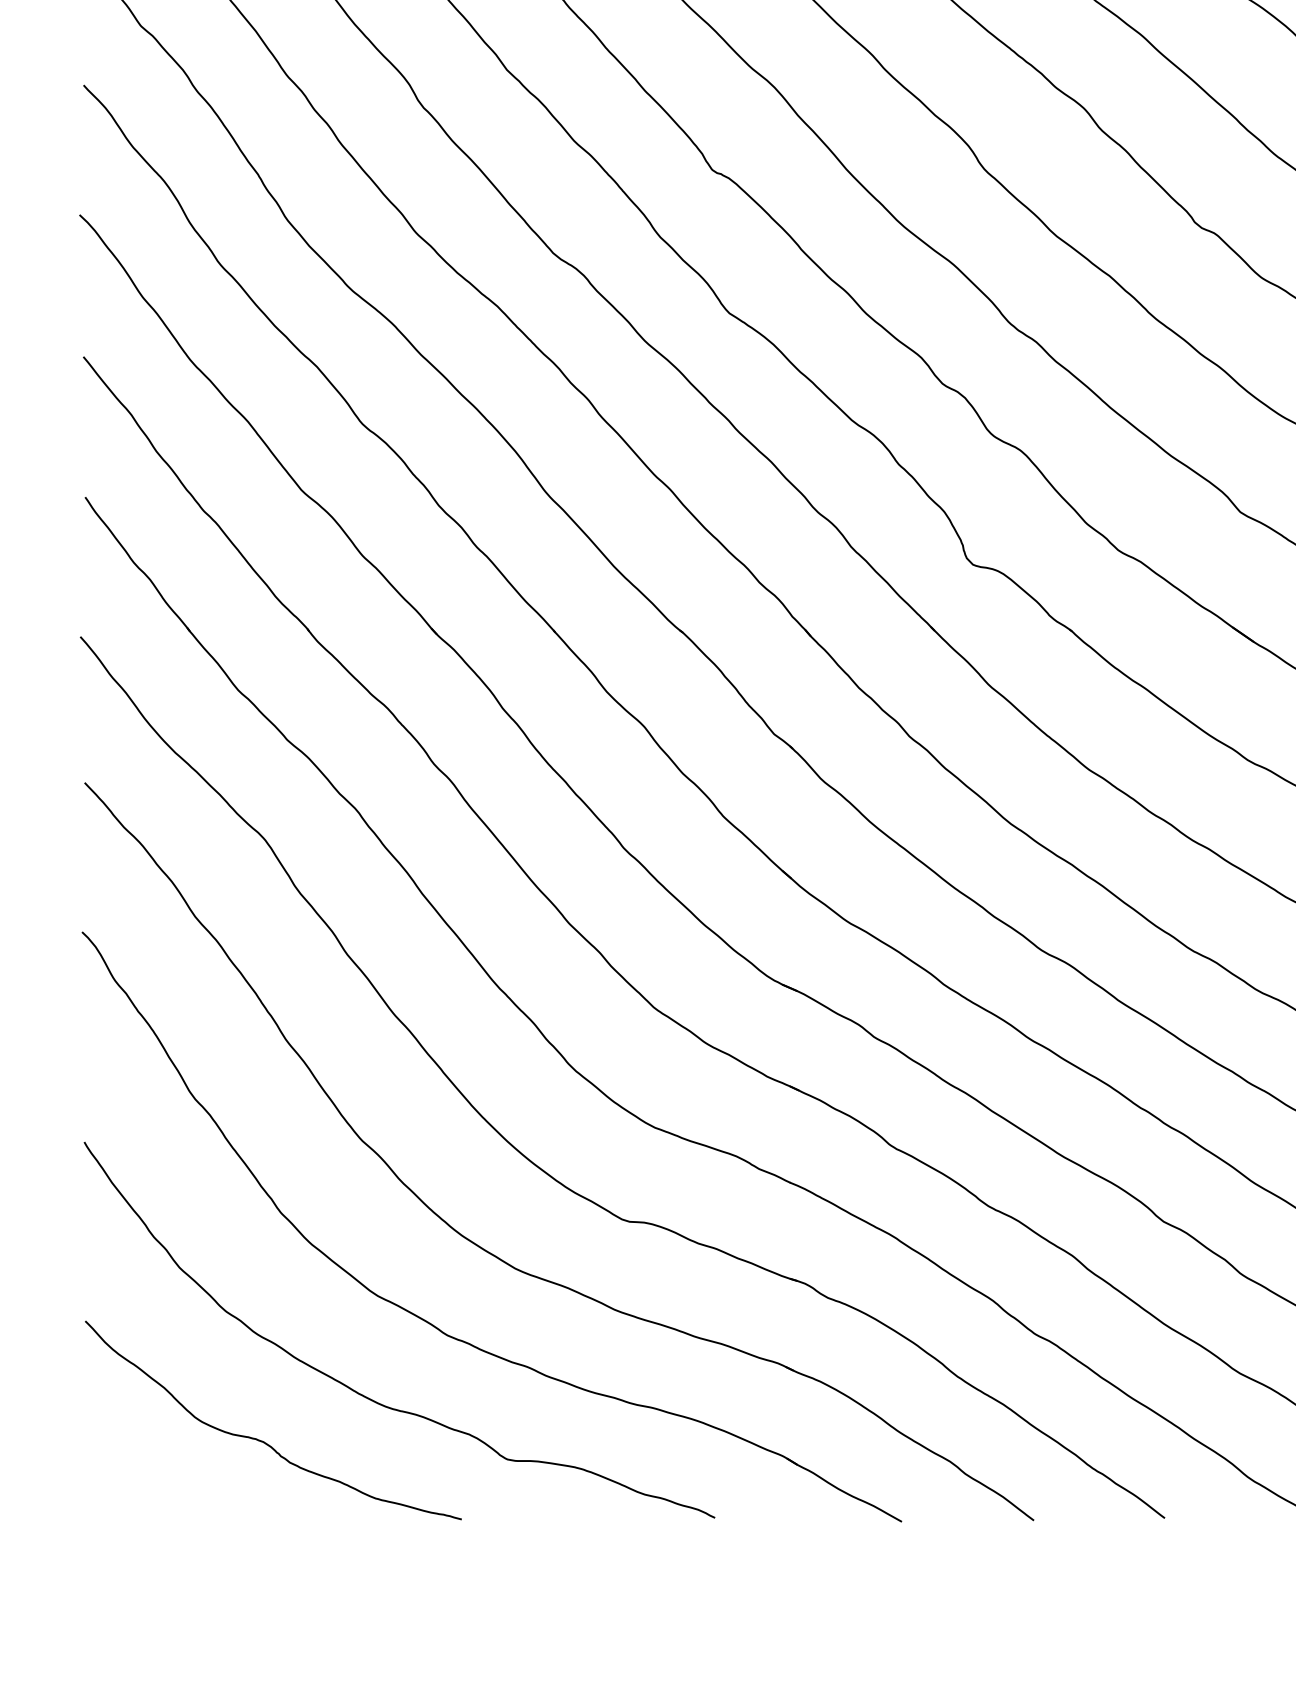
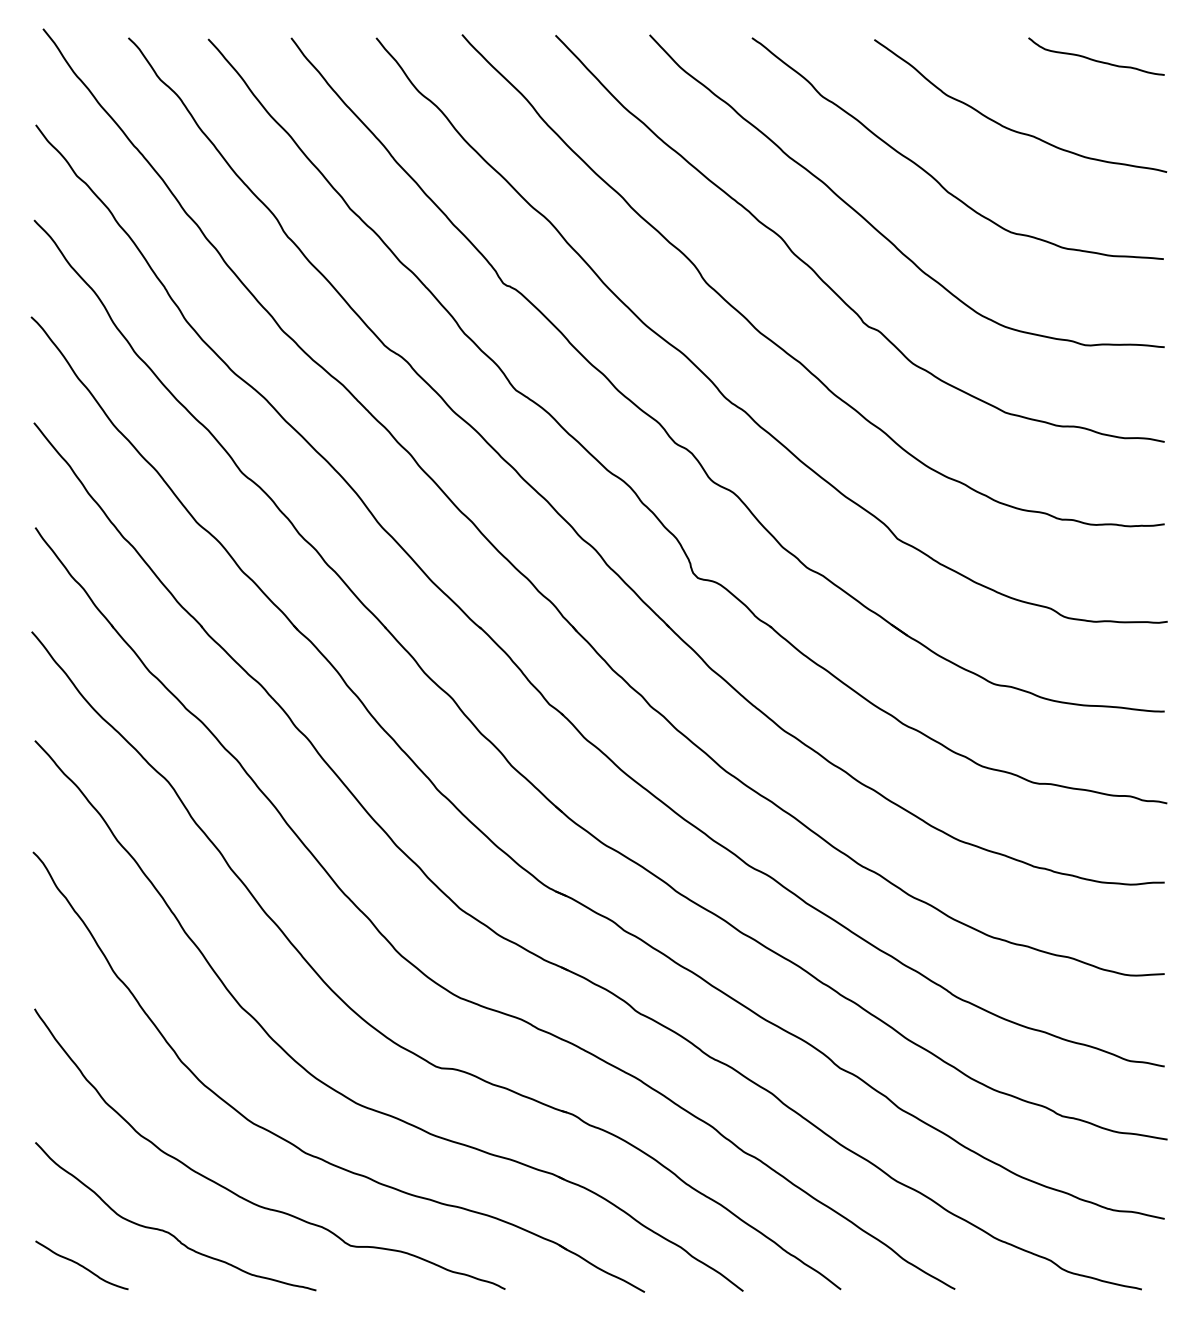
curve: (147, 1485) -> (81, 1265), added

